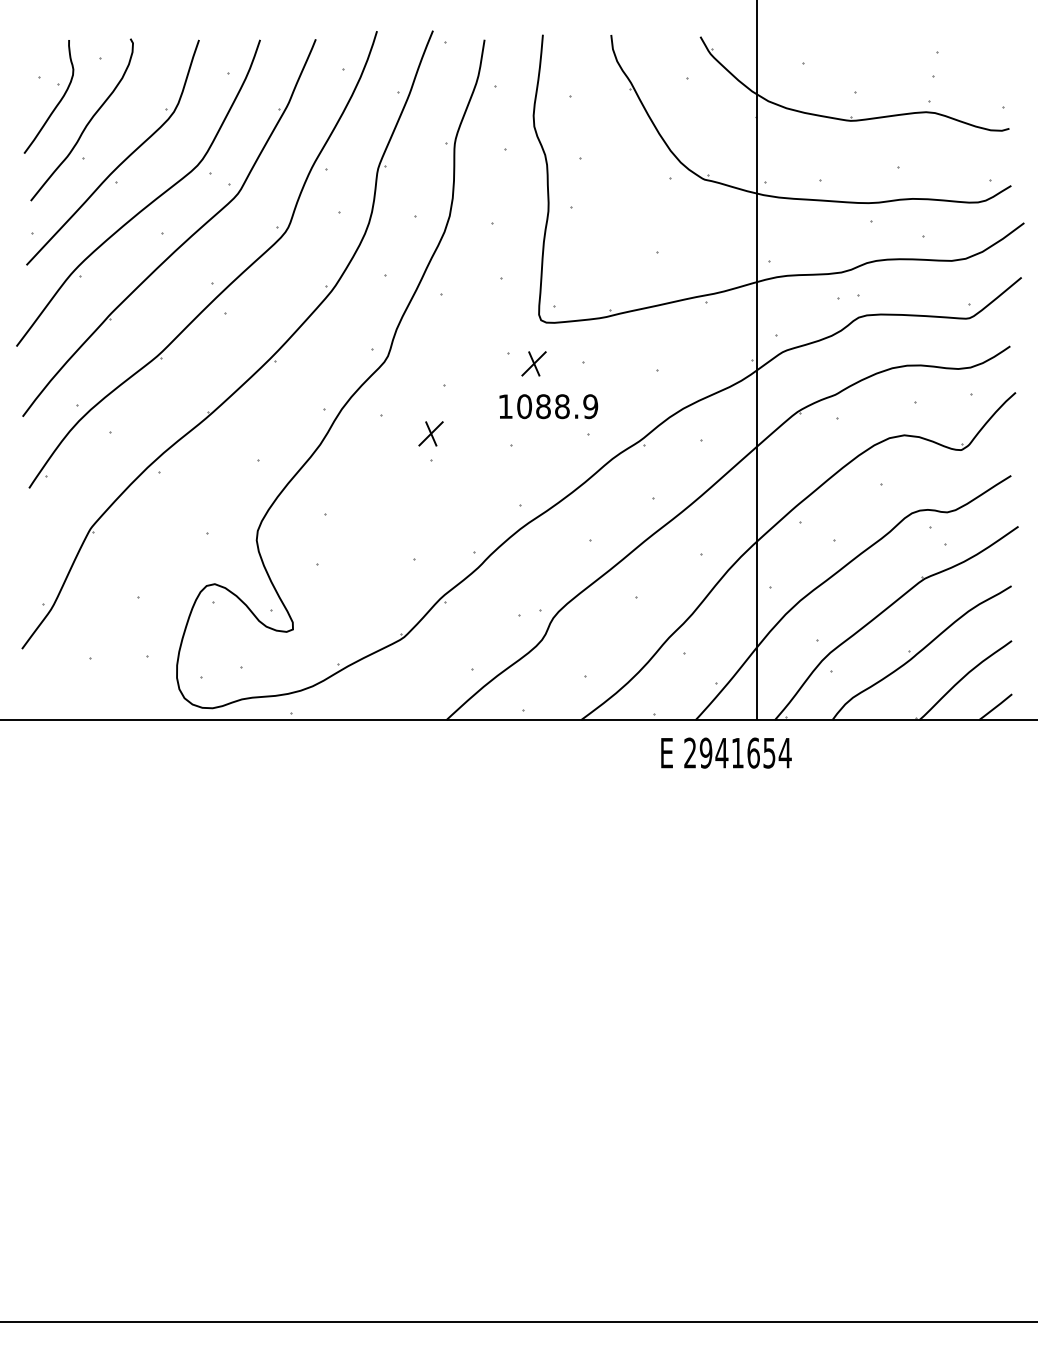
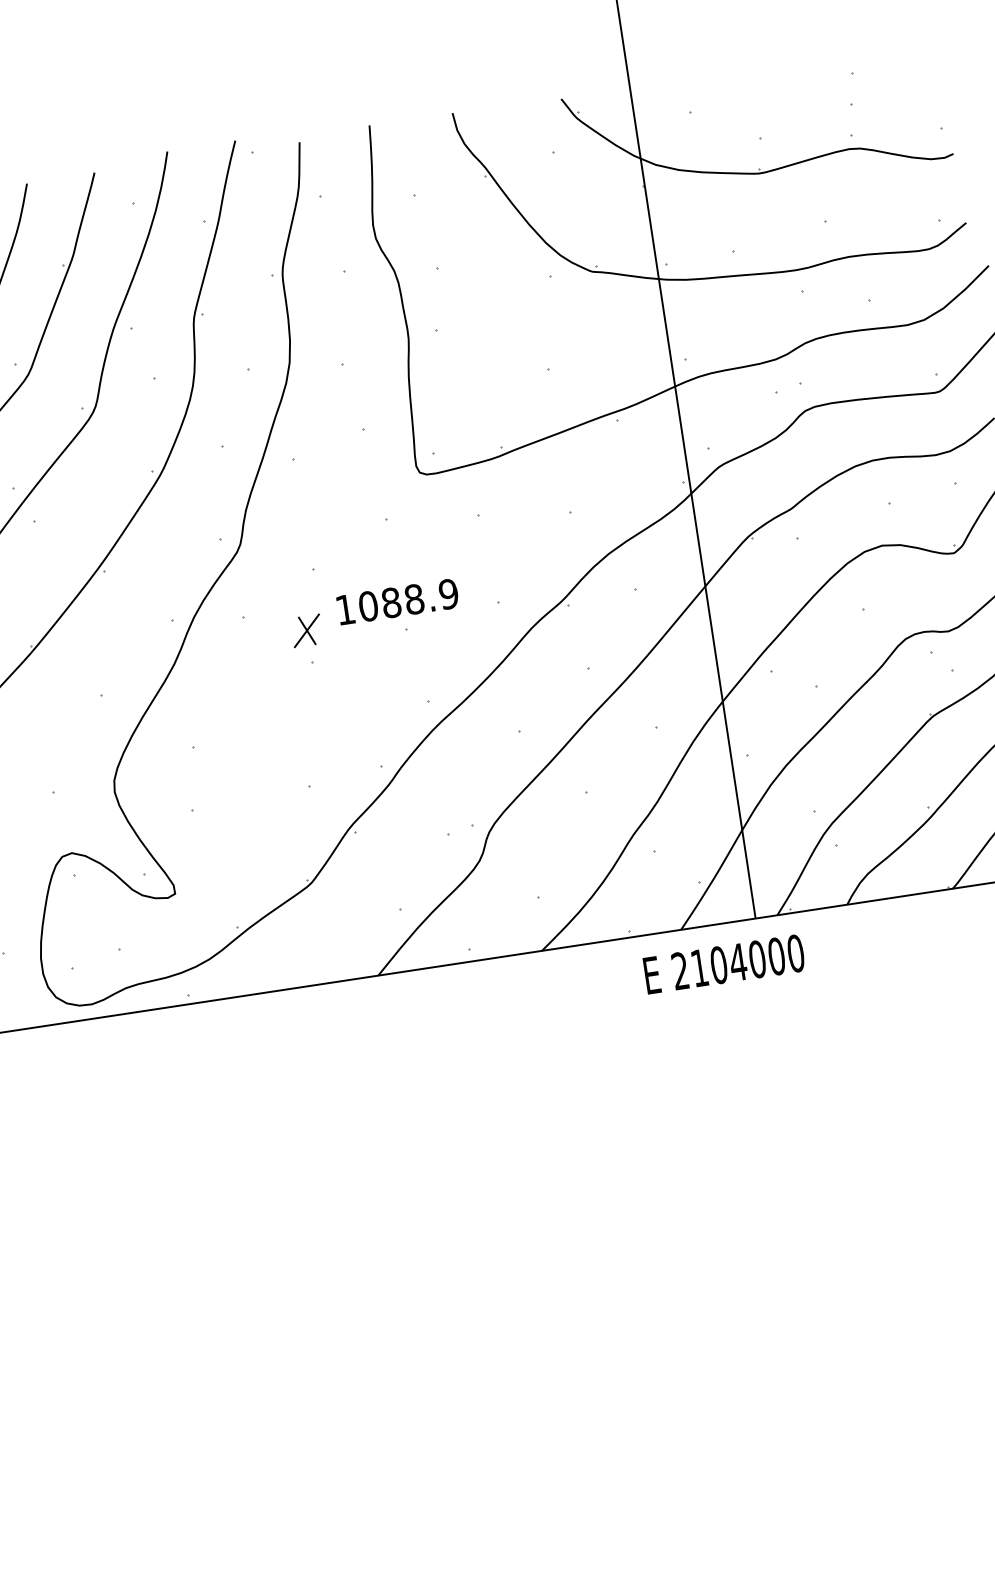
part: (533, 363) -> (418, 526), removed
text: (548, 406) -> (397, 601), moved
text: (745, 752) -> (747, 960), 2941654 -> 2104000

